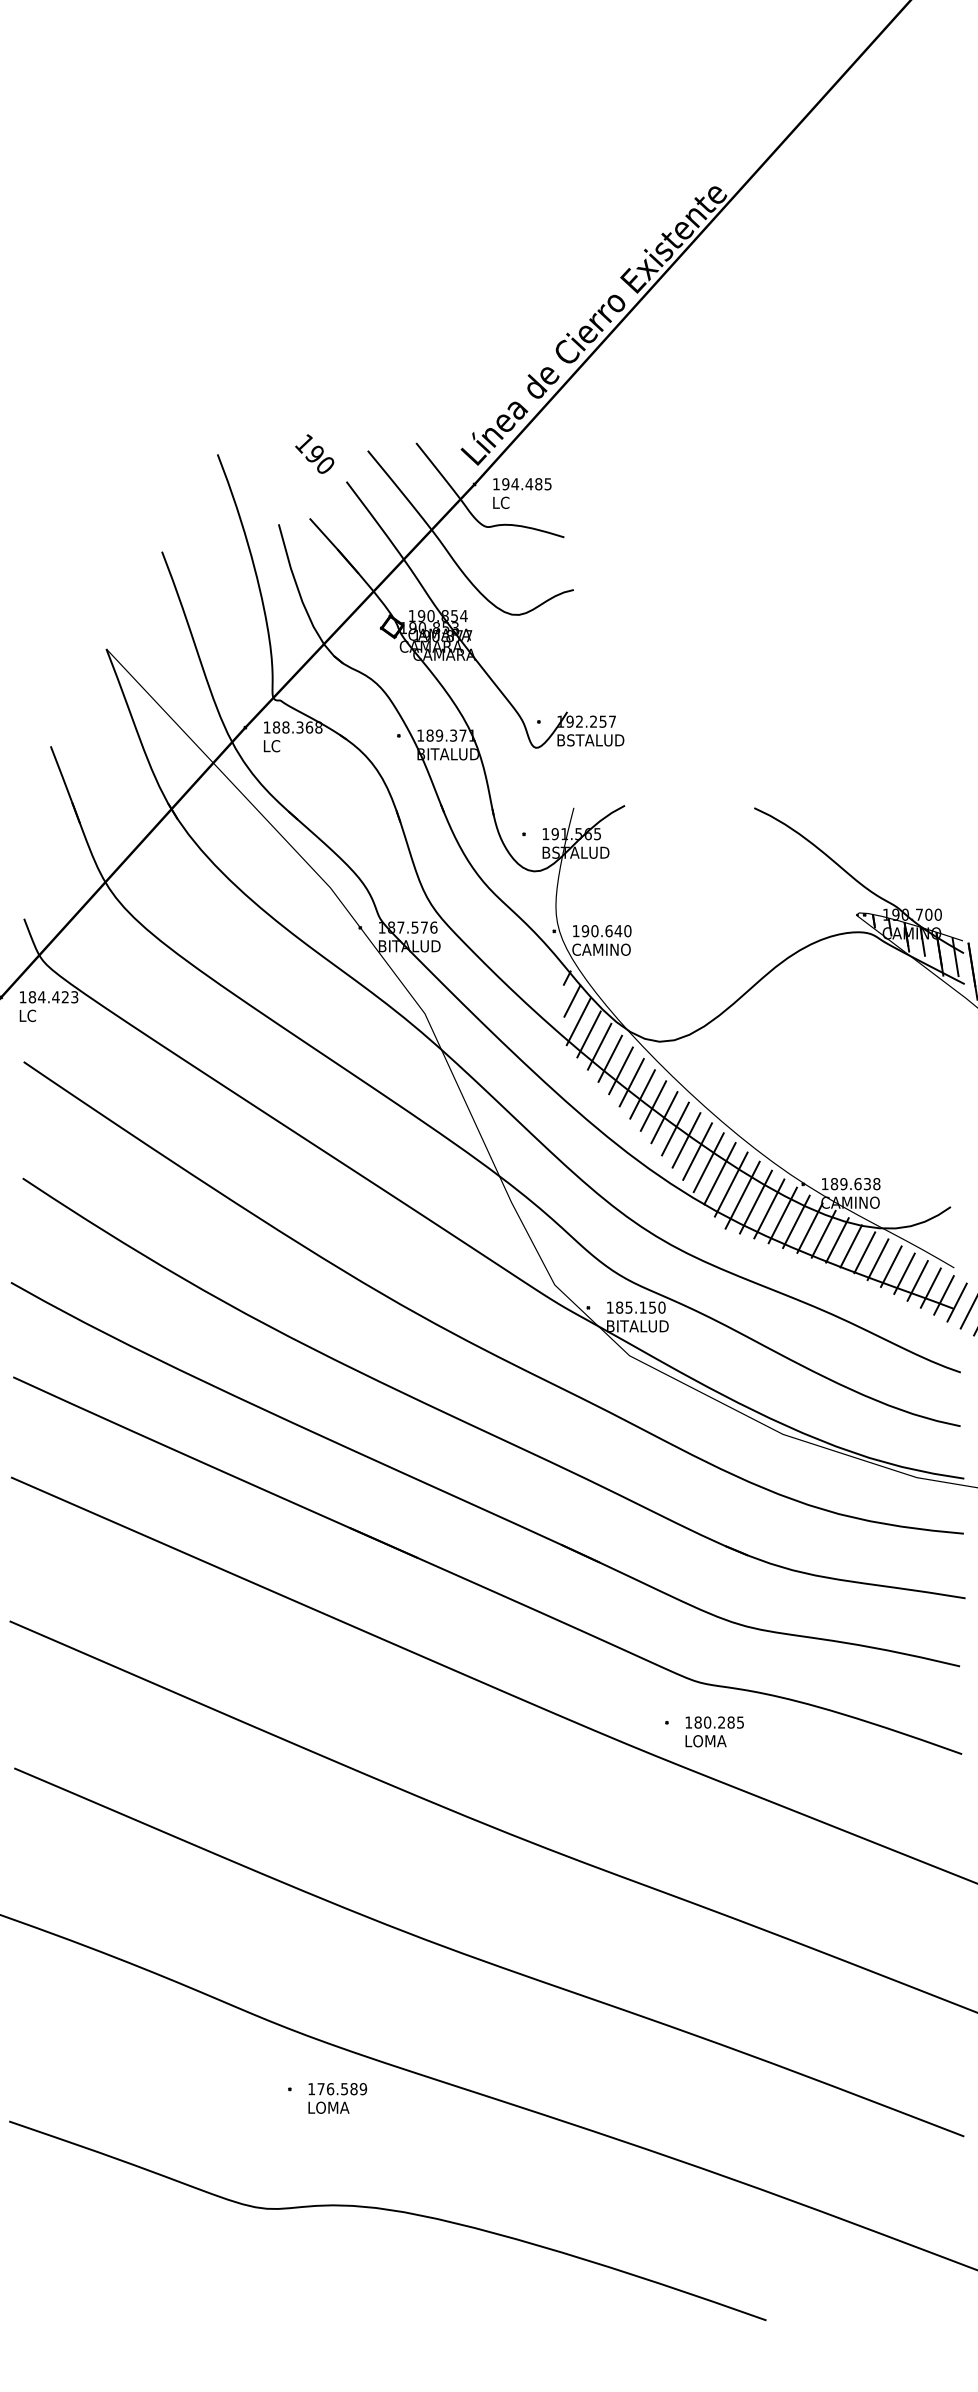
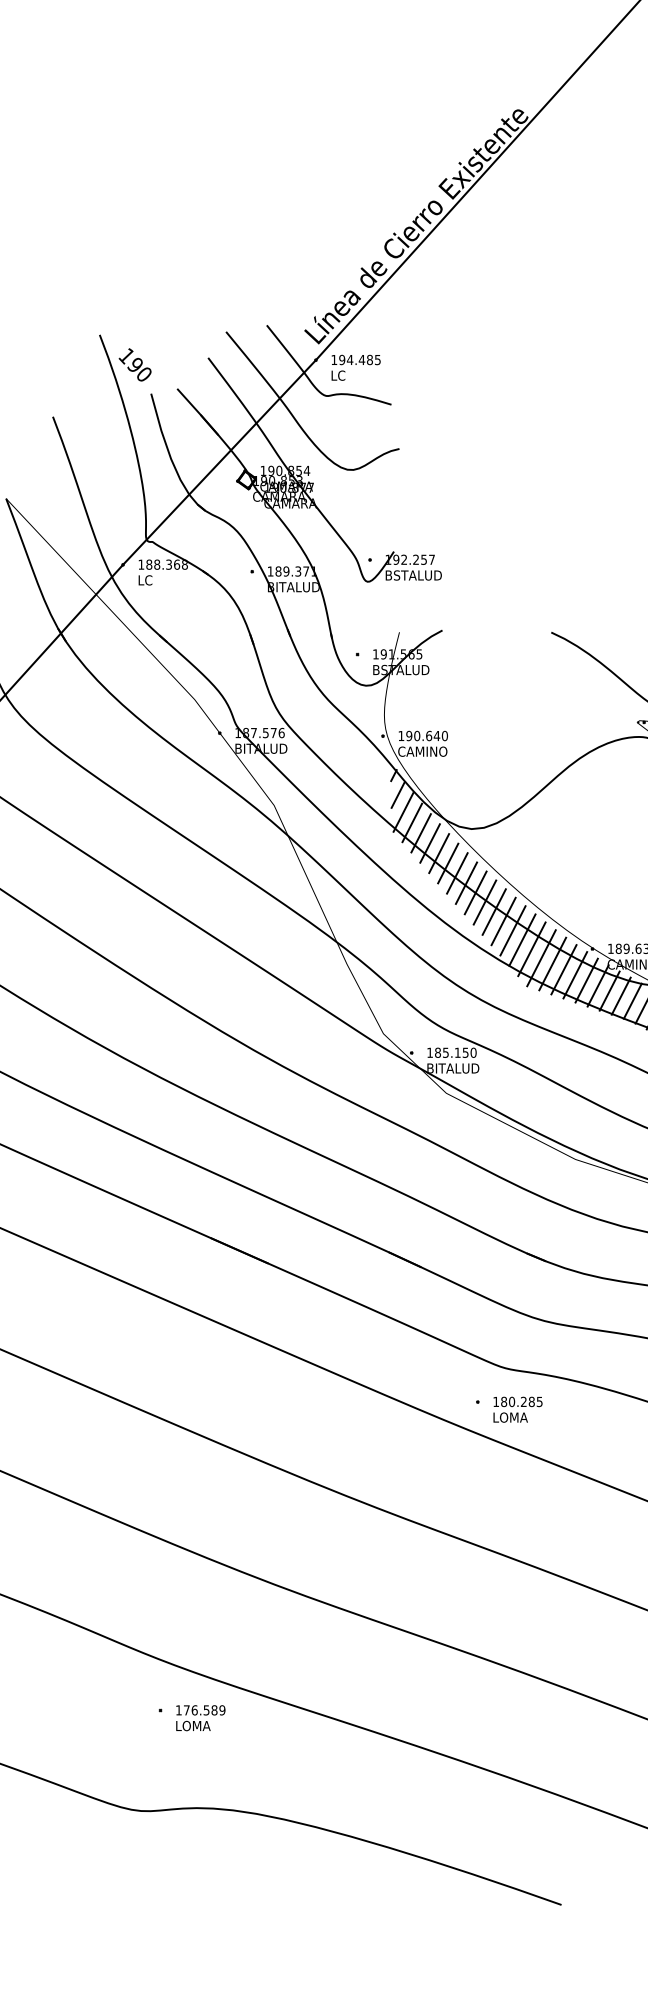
text: (314, 453) -> (134, 364), moved

